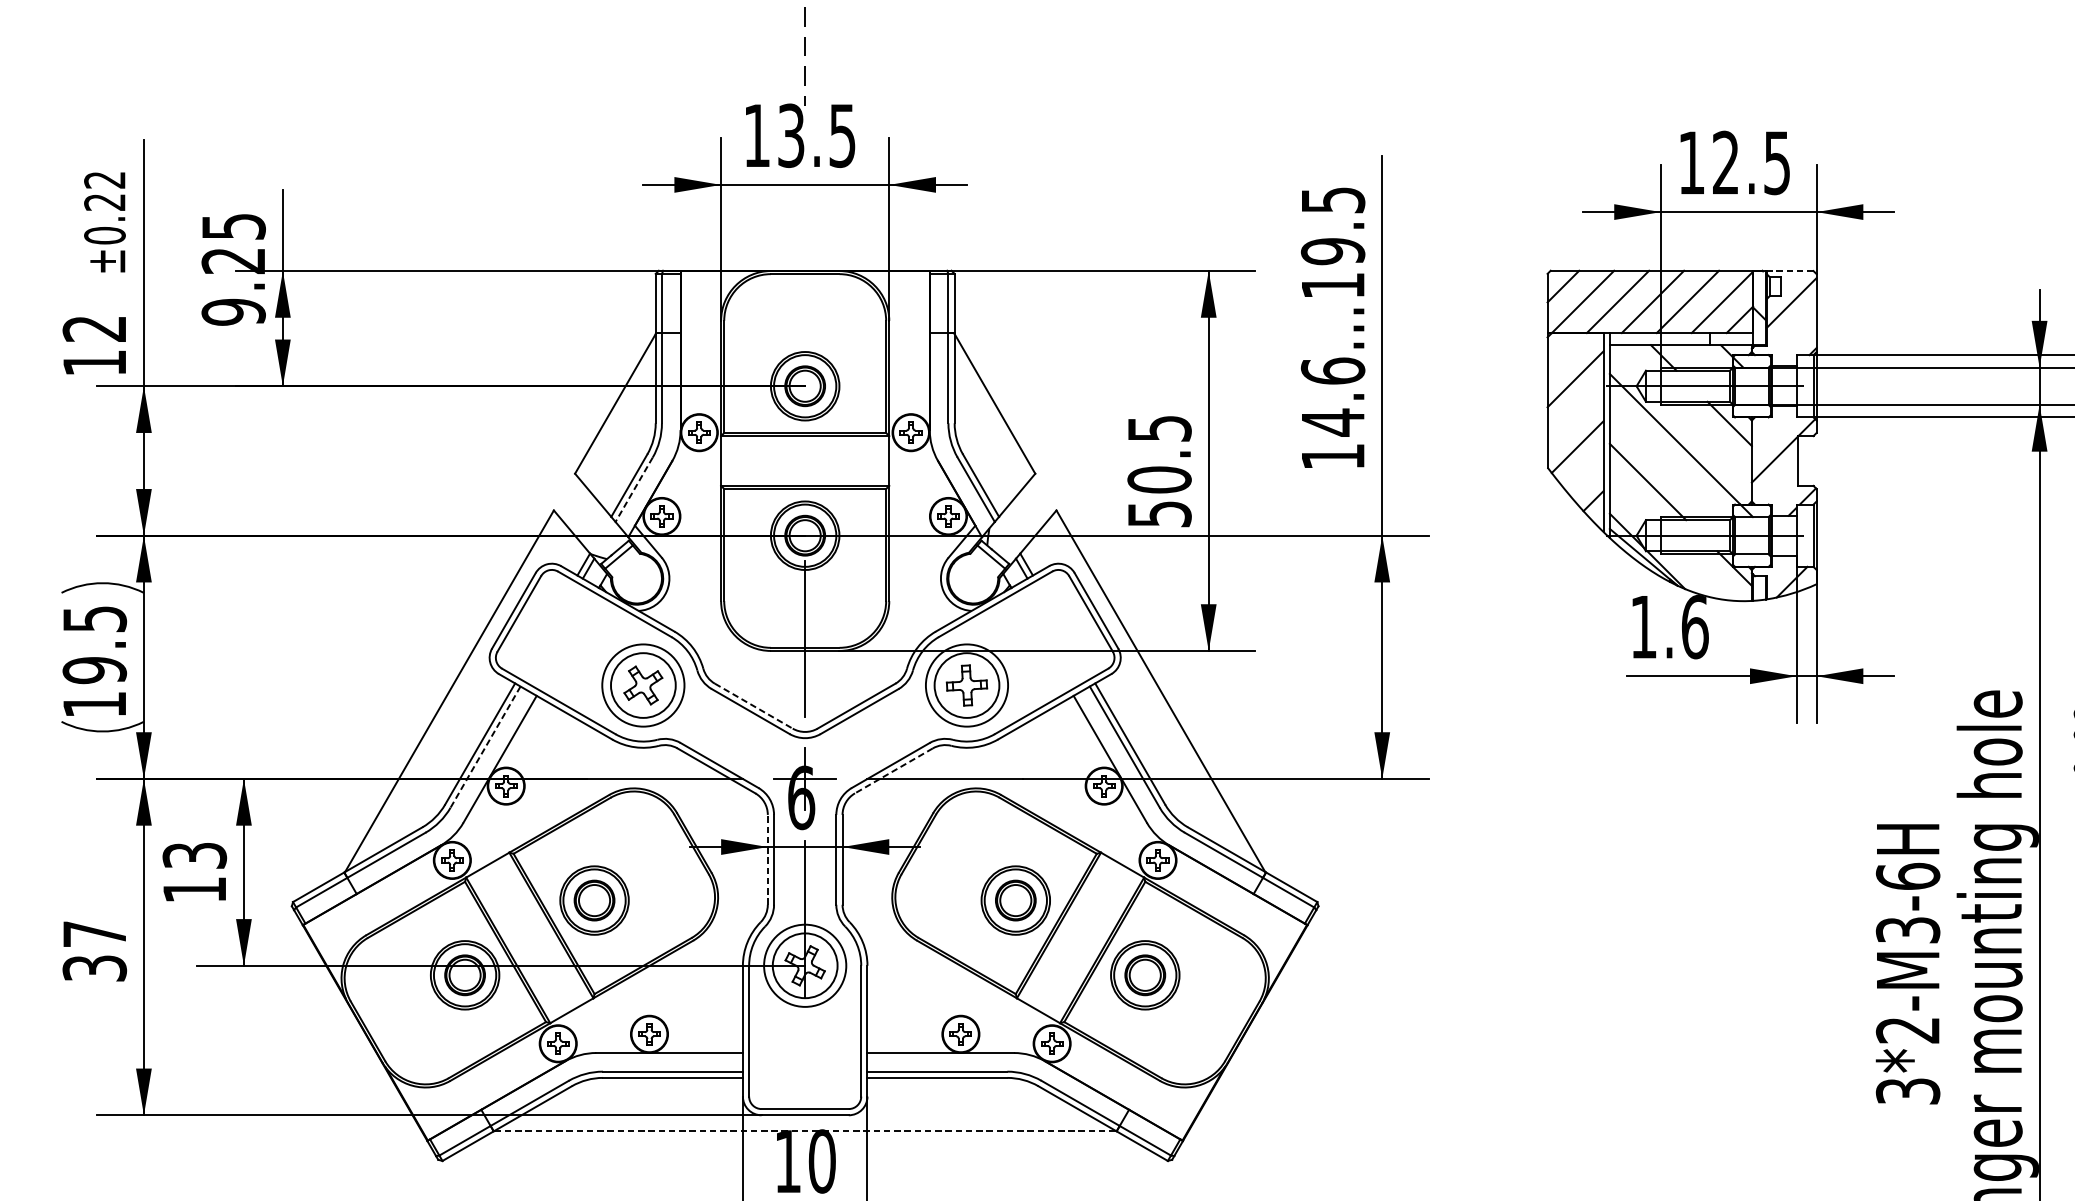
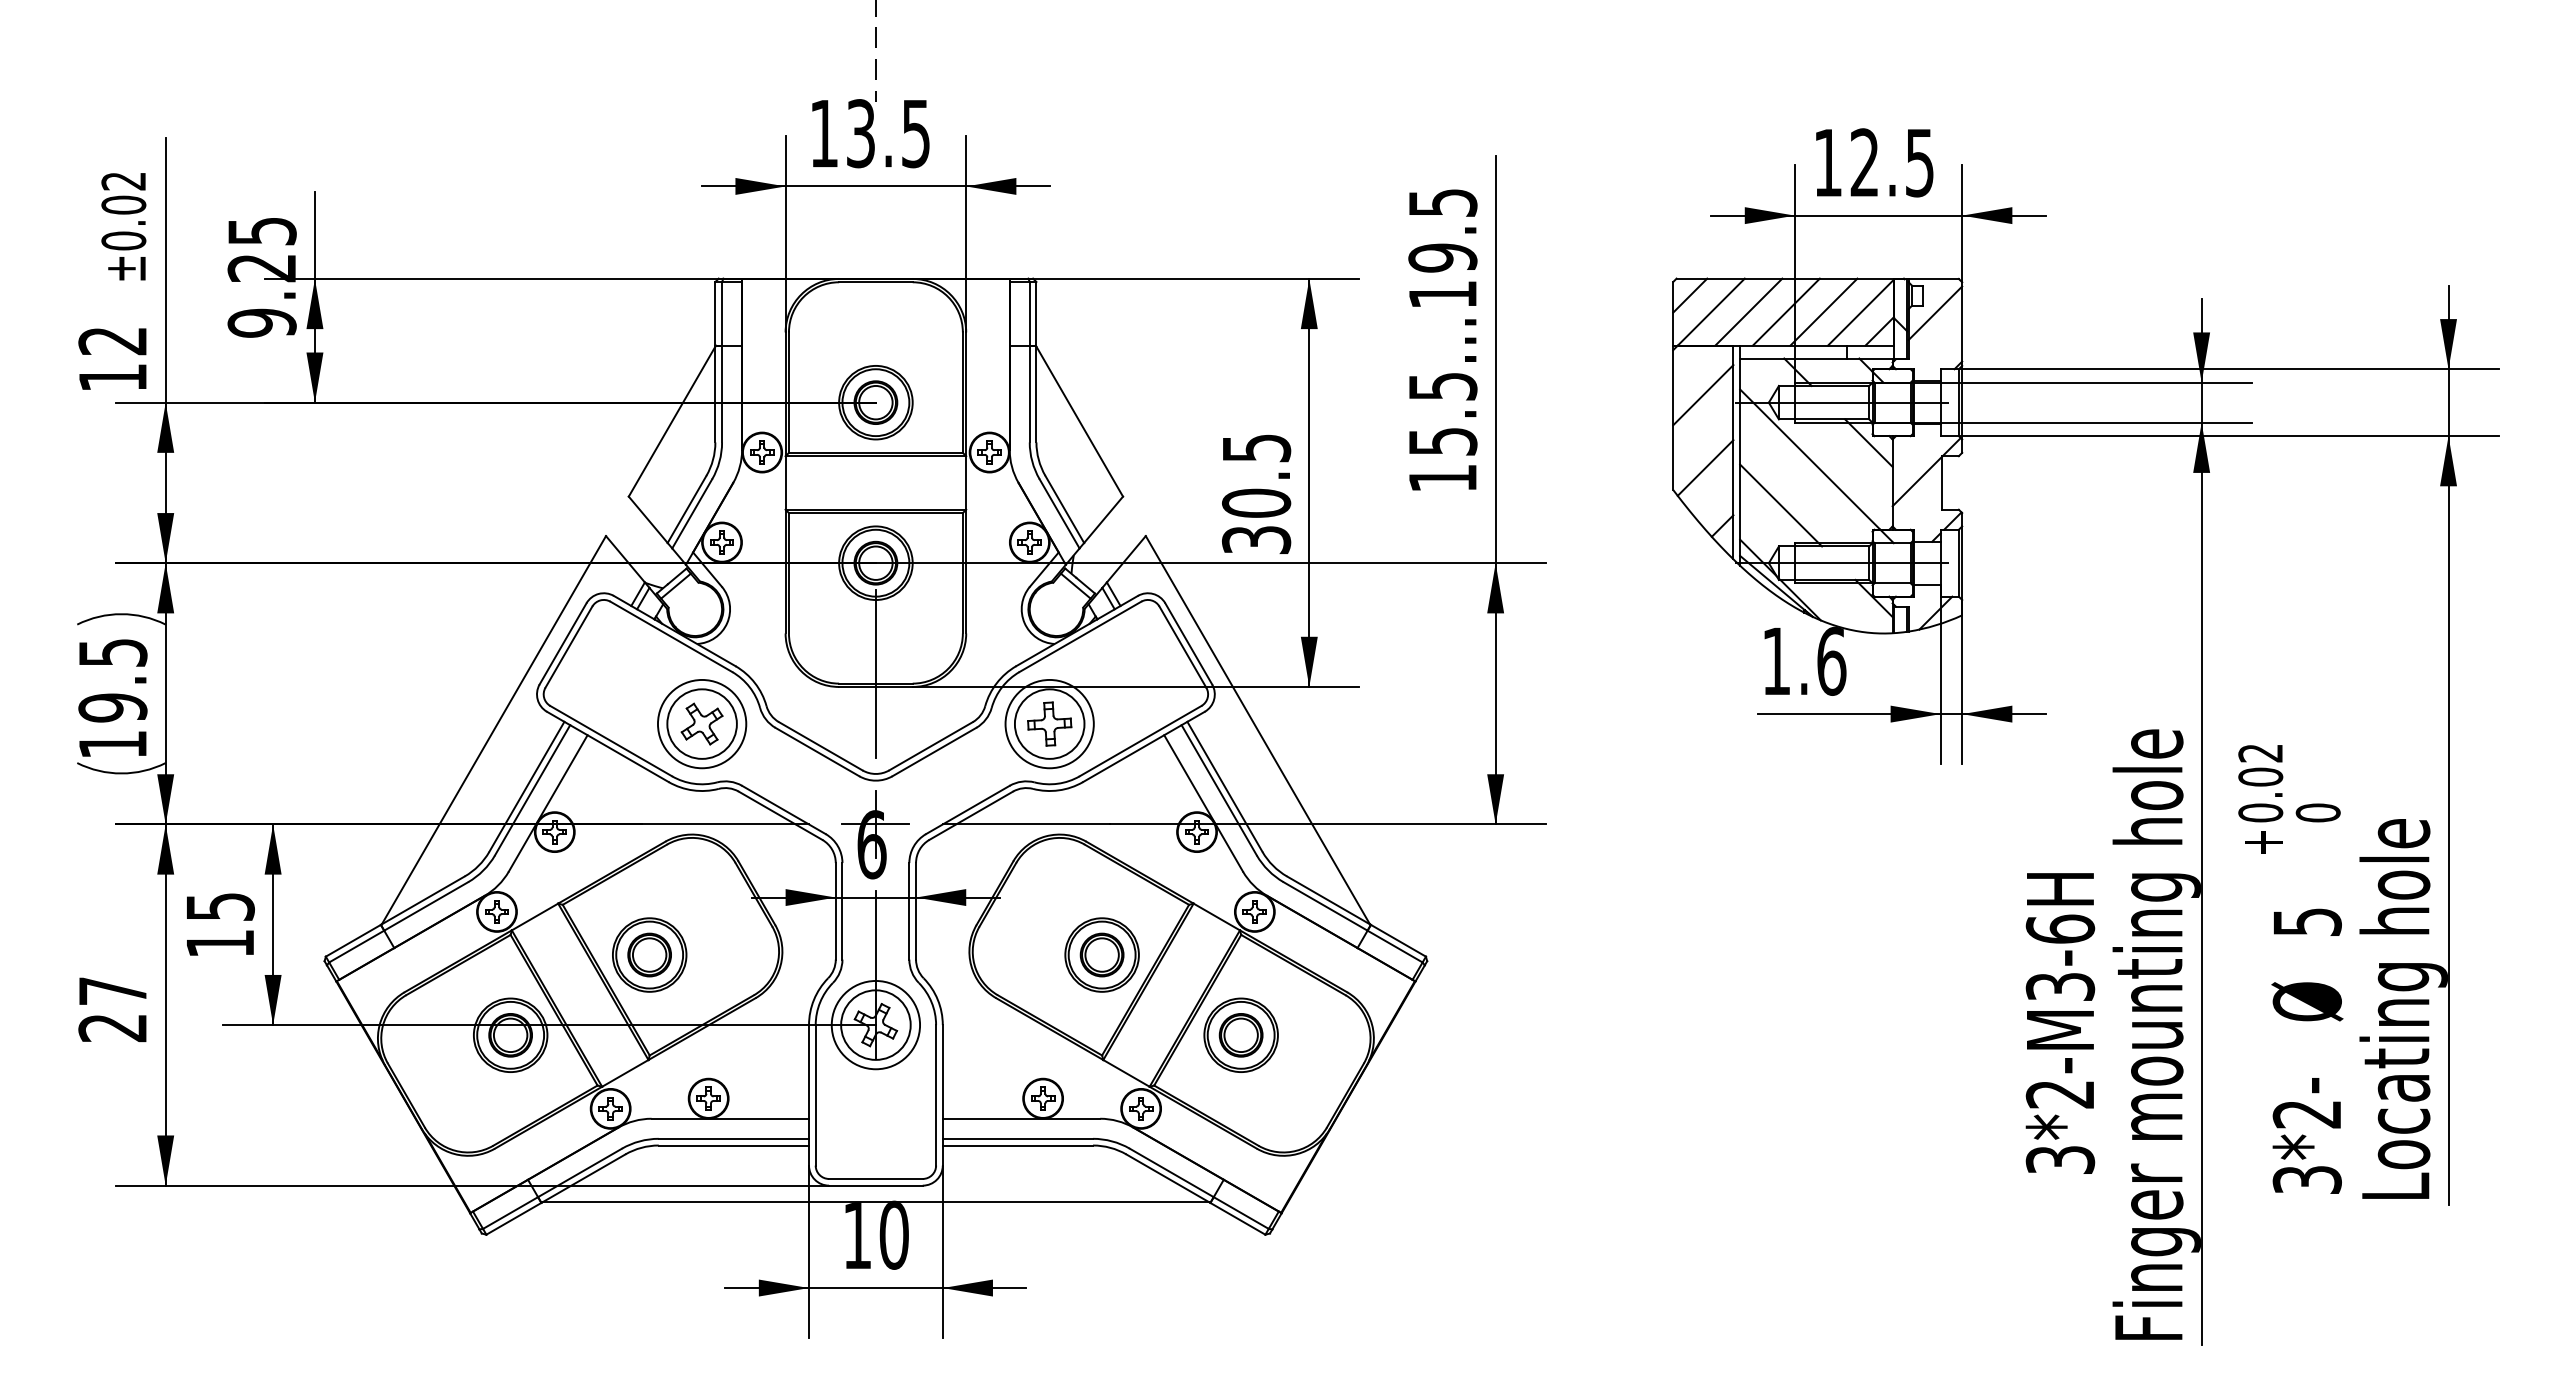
text: (104, 201) -> (123, 204), ±0.22 -> ±0.02
line: (1789, 270) -> (1933, 278), dashed -> solid
text: (1332, 397) -> (1442, 414), 14.6...19.5 -> 15.5...19.5
line: (634, 489) -> (692, 513), dashed -> solid
text: (1158, 513) -> (1255, 539), 50.5 -> 30.5
line: (754, 706) -> (821, 746), dashed -> solid
line: (485, 747) -> (532, 790), dashed -> solid
line: (893, 771) -> (970, 816), dashed -> solid
text: (194, 855) -> (219, 906), 13 -> 15
line: (767, 859) -> (835, 910), dashed -> solid
text: (94, 968) -> (112, 1028), 37 -> 27
line: (804, 1130) -> (875, 1202), dashed -> solid

